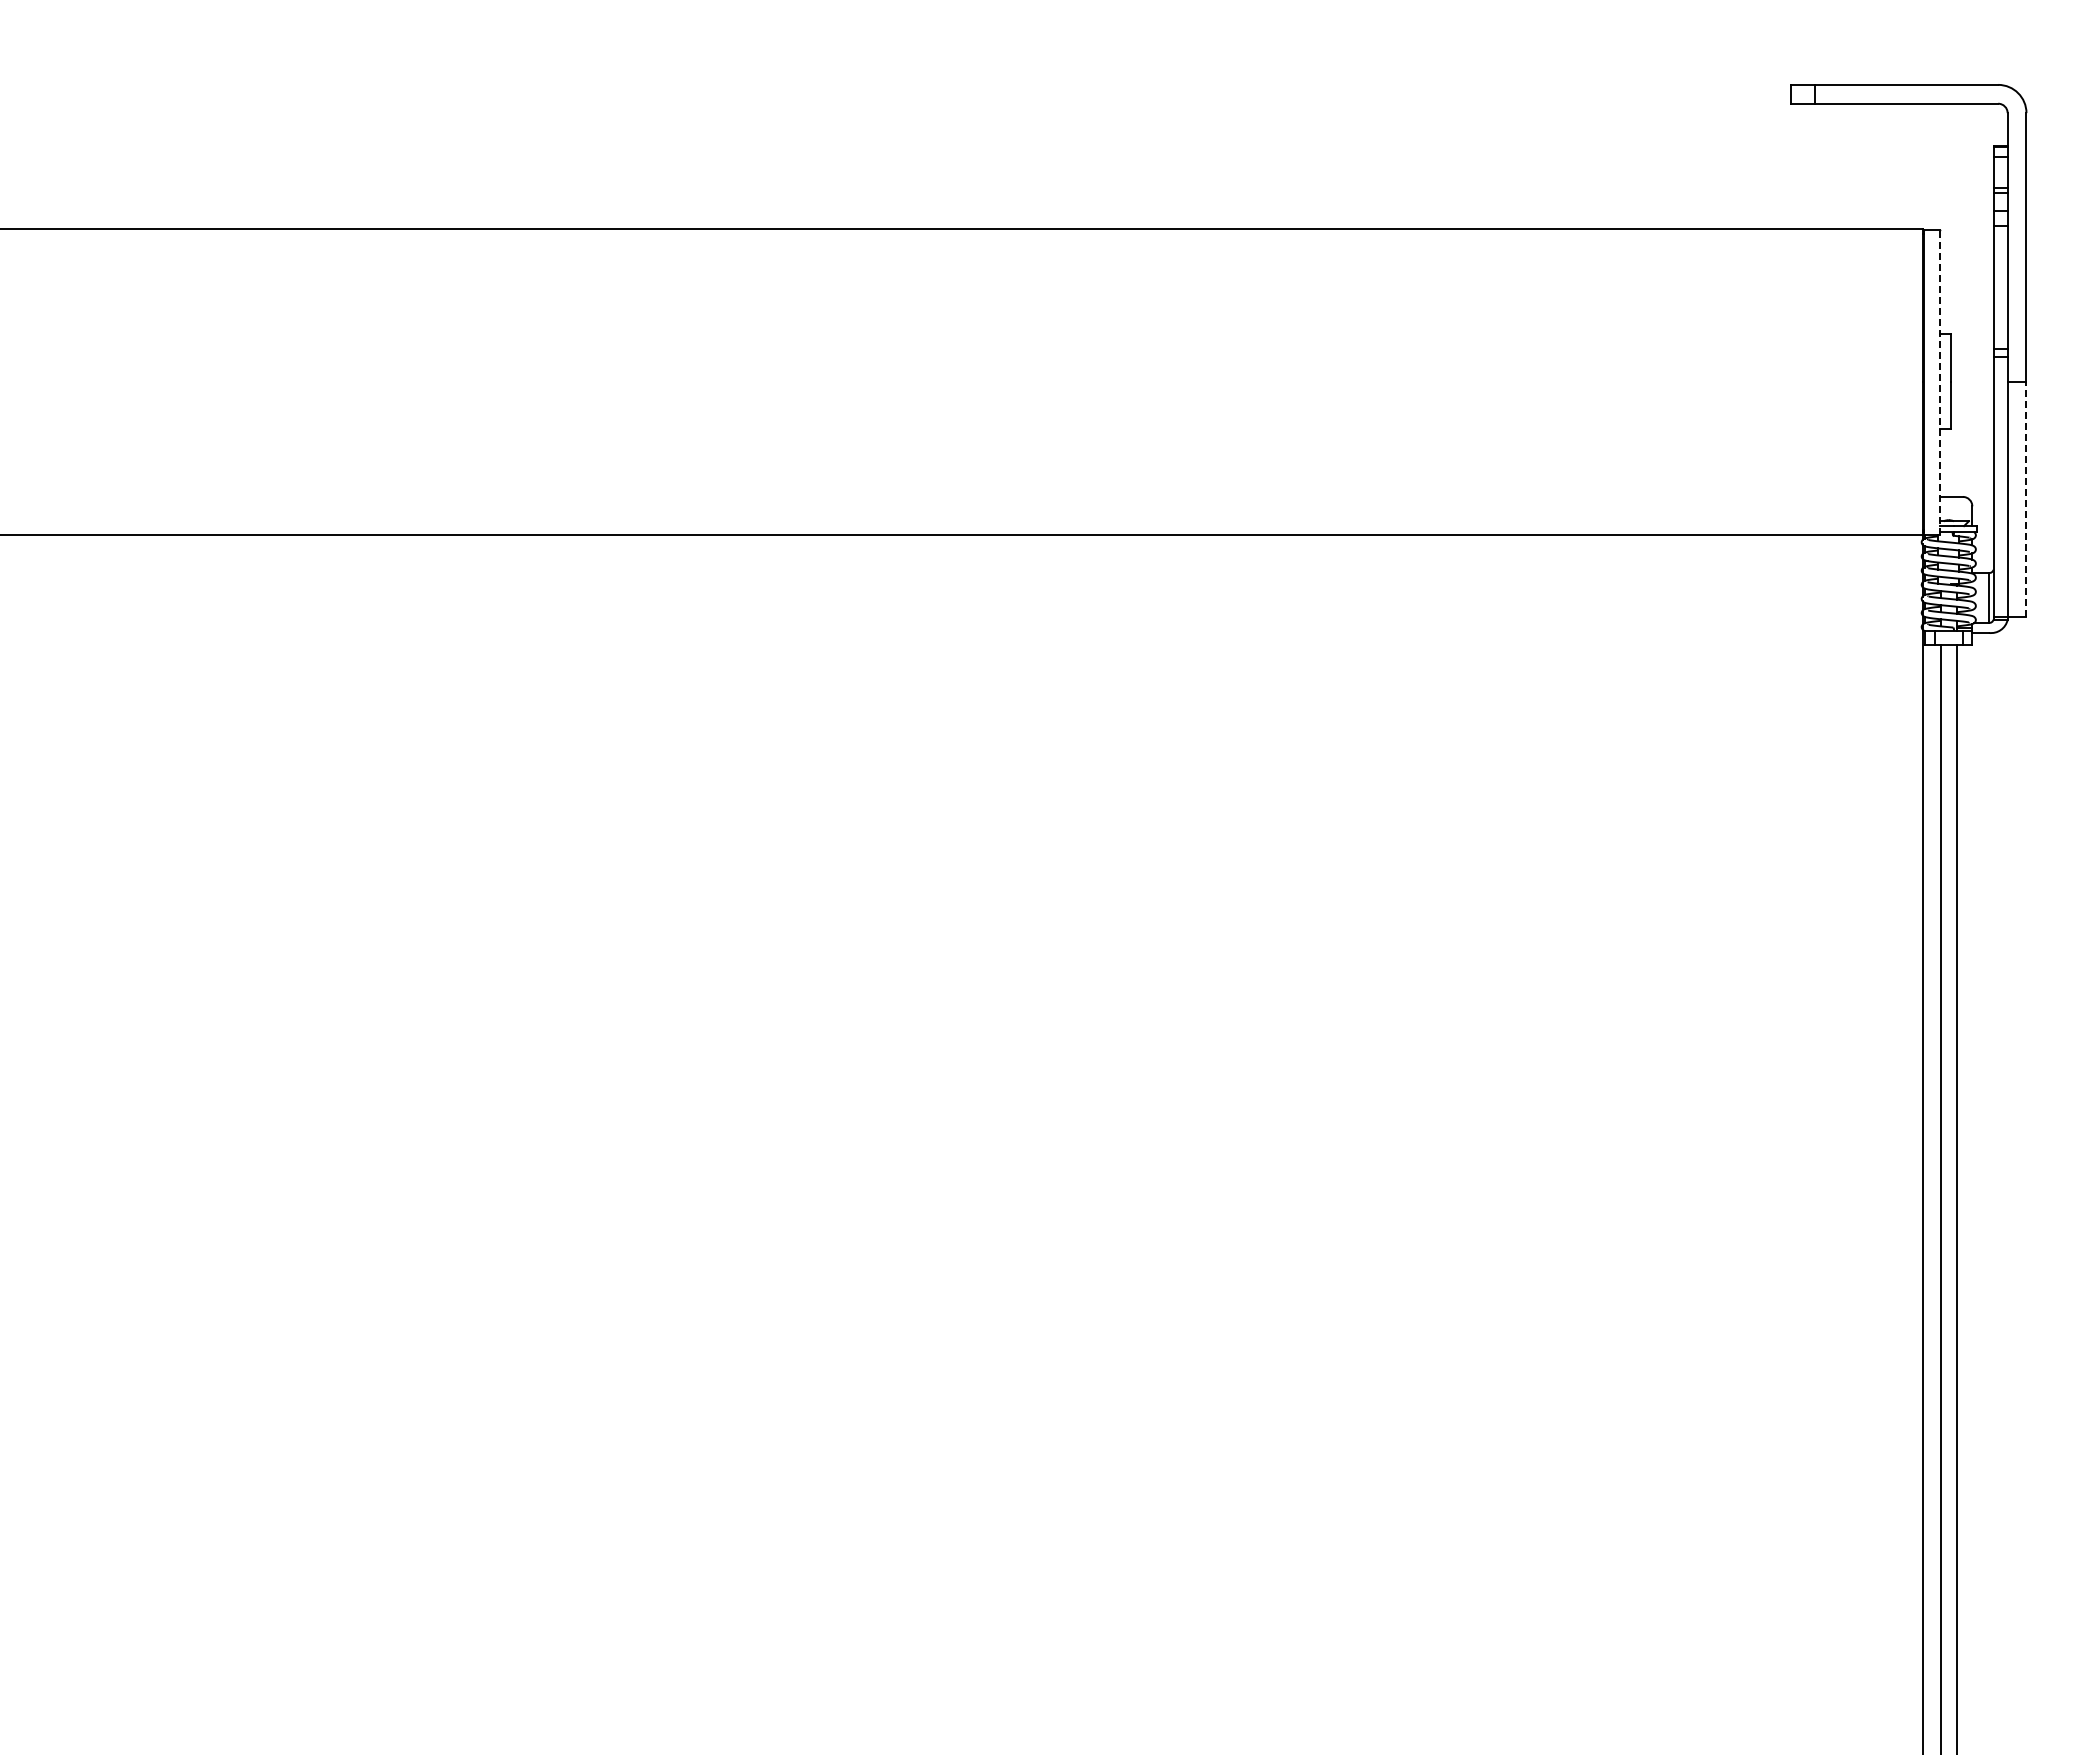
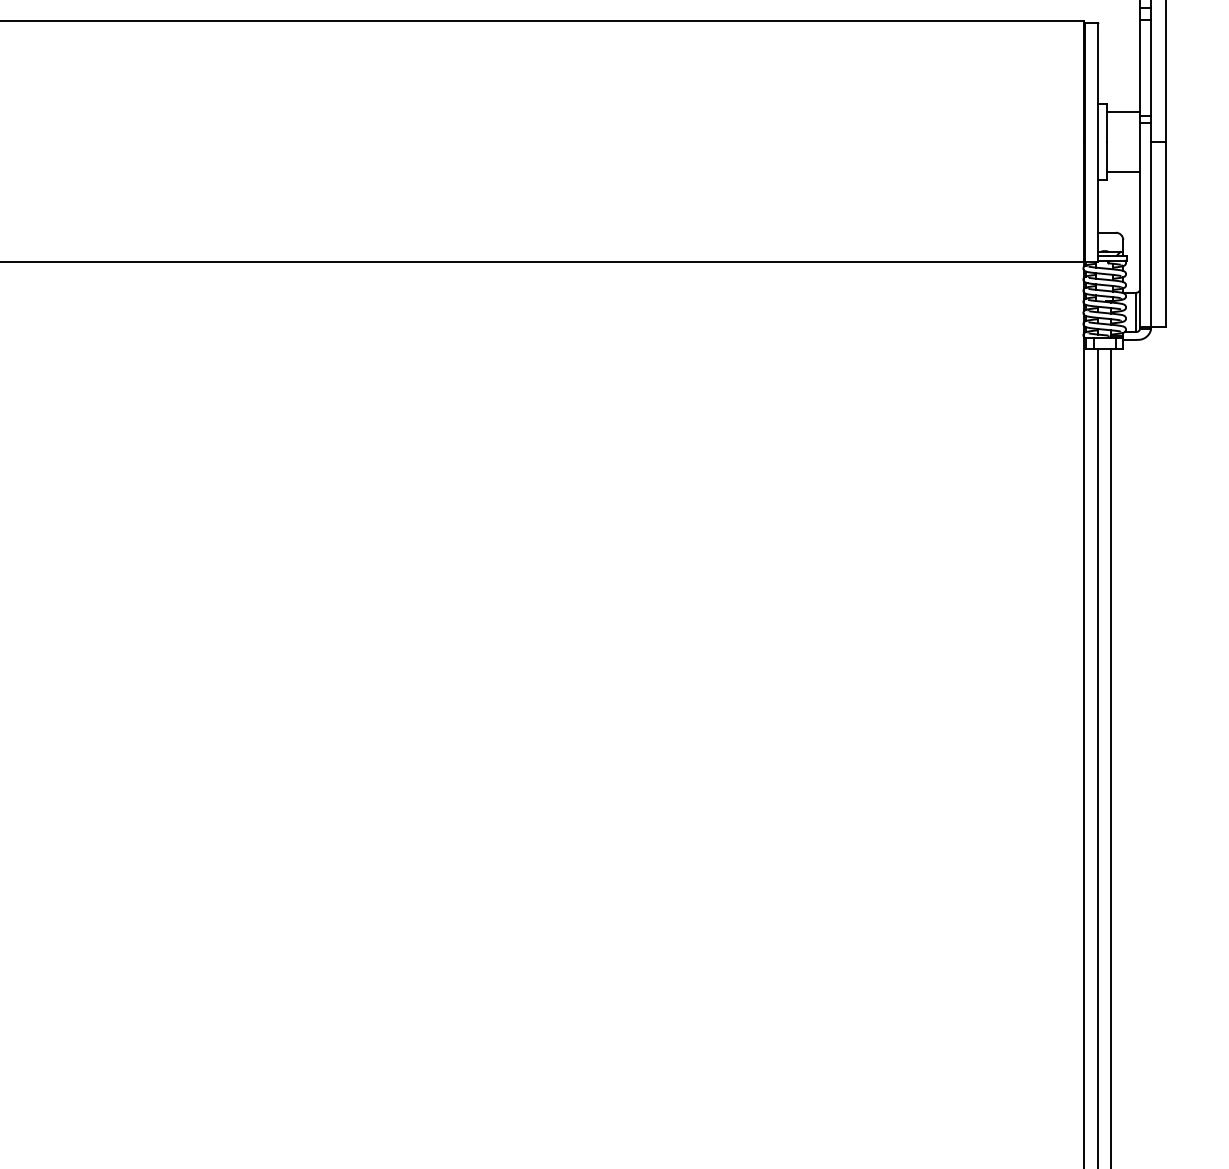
line: (1972, 343) -> (1123, 111), added
line: (1940, 381) -> (1098, 141), dashed -> solid
line: (1972, 419) -> (1123, 171), added
line: (2026, 499) -> (1165, 234), dashed -> solid

